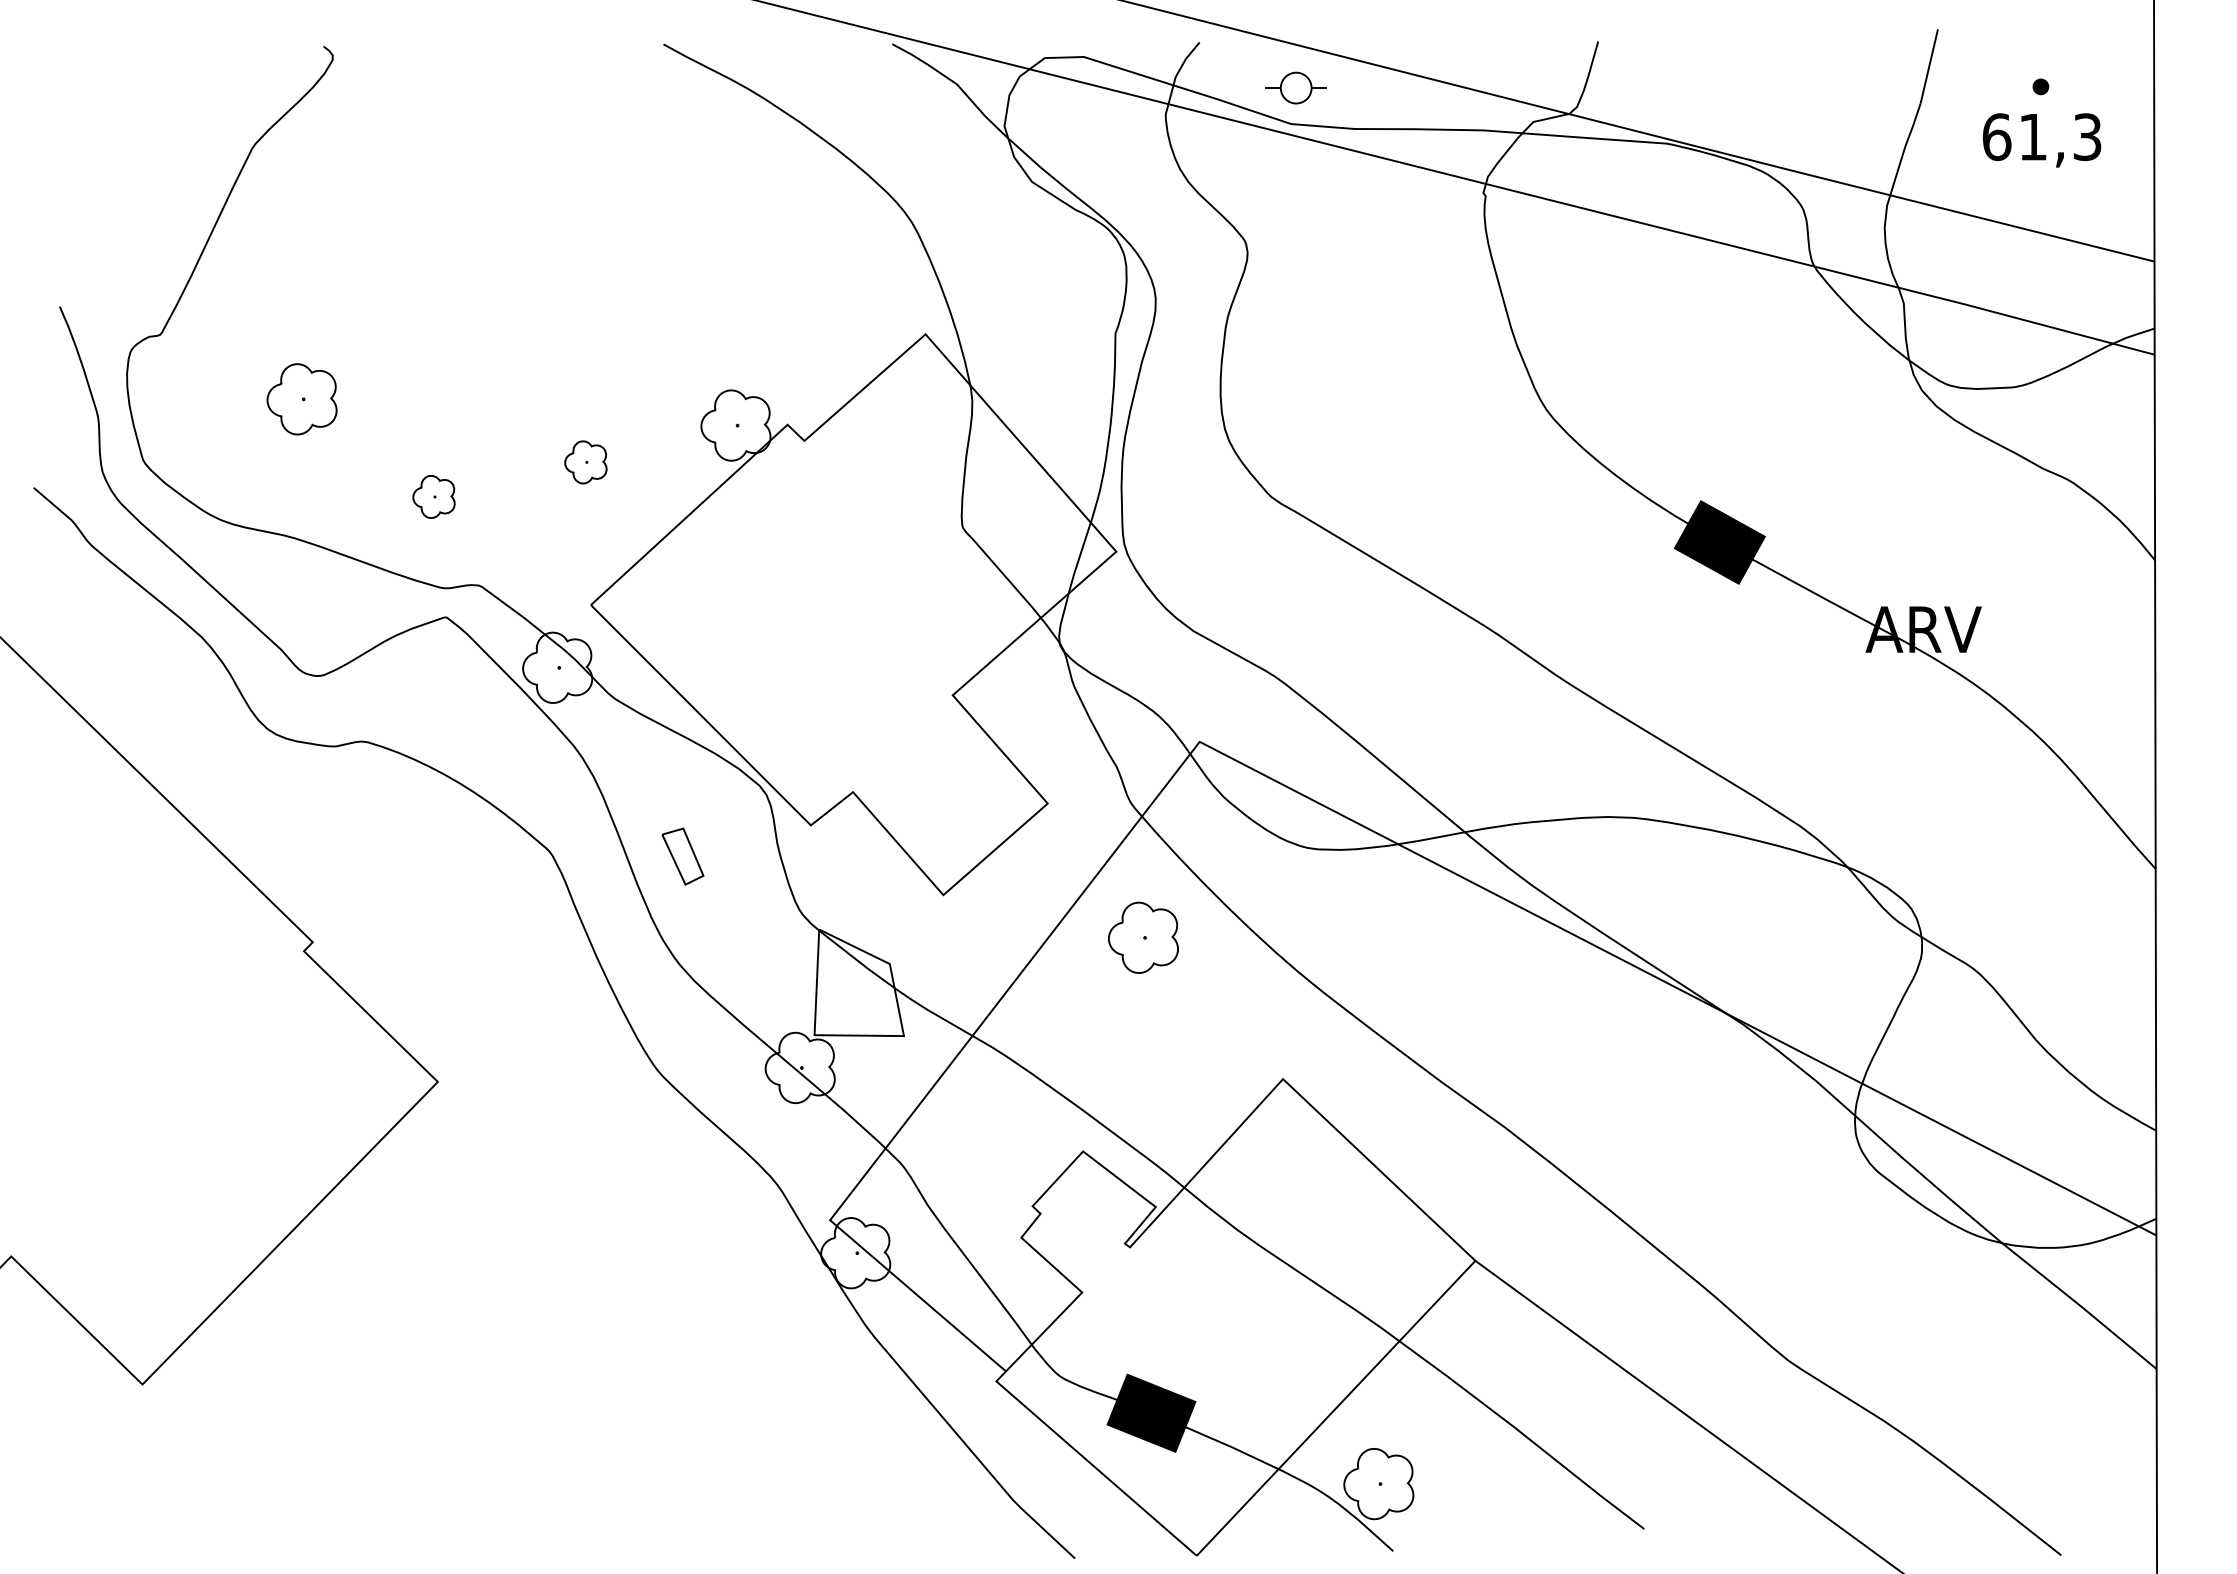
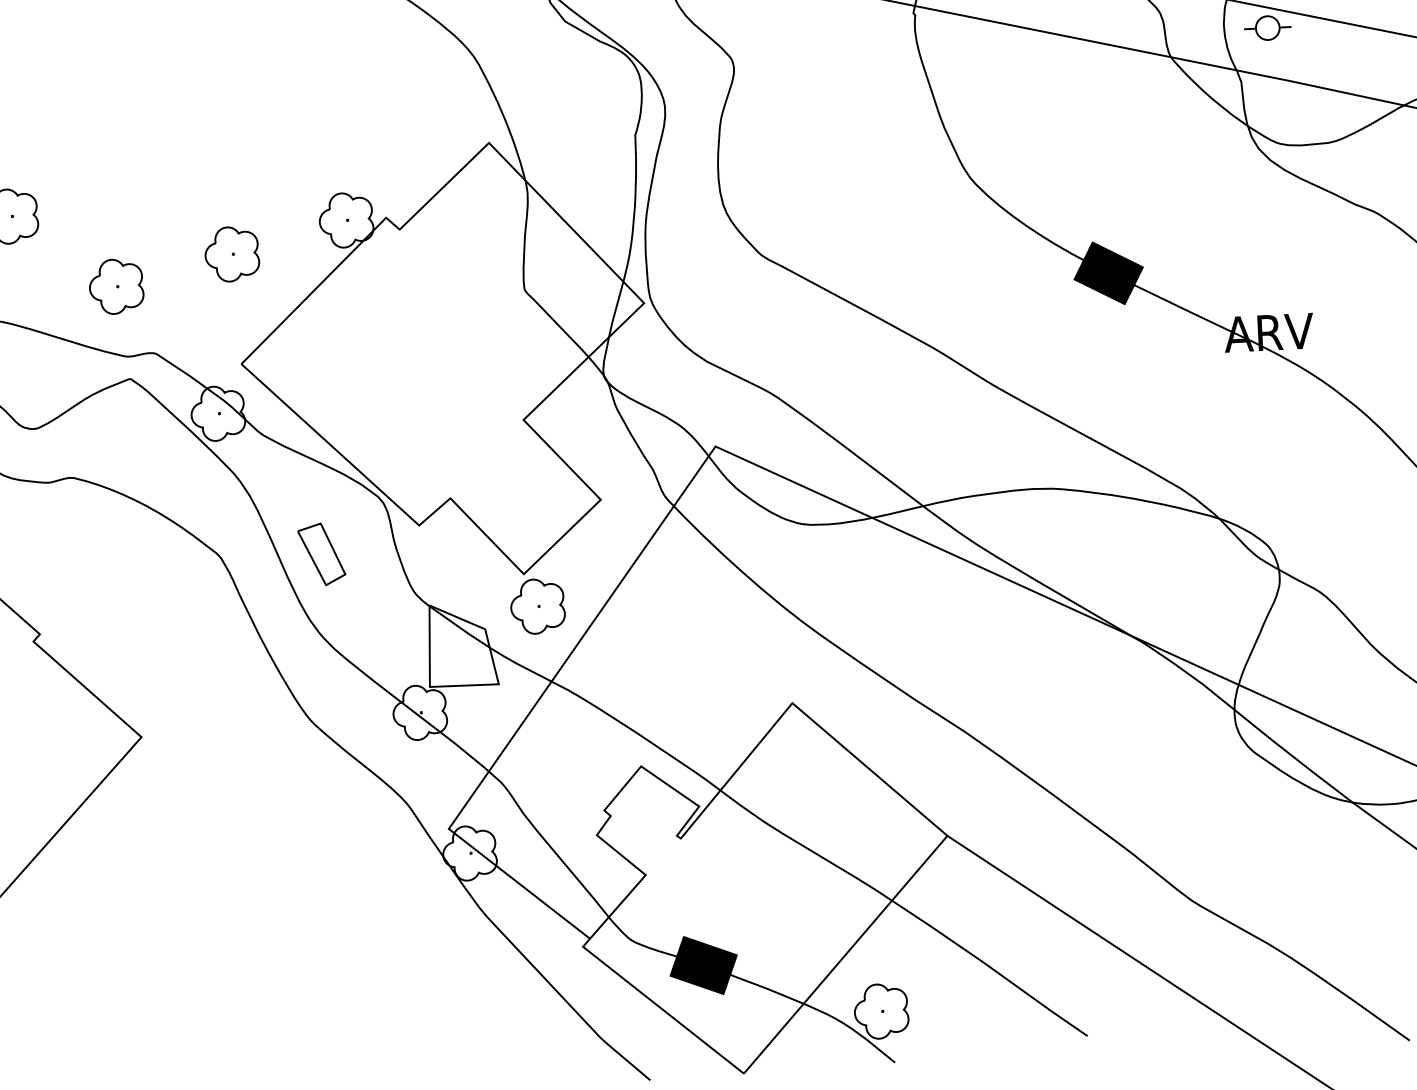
part: (1941, 234) -> (1267, 27), added
part: (585, 462) -> (231, 254), size x1.67
part: (433, 496) -> (116, 286), size x1.67
part: (682, 856) -> (321, 554), size x1.43
part: (1143, 937) -> (537, 606), moved

